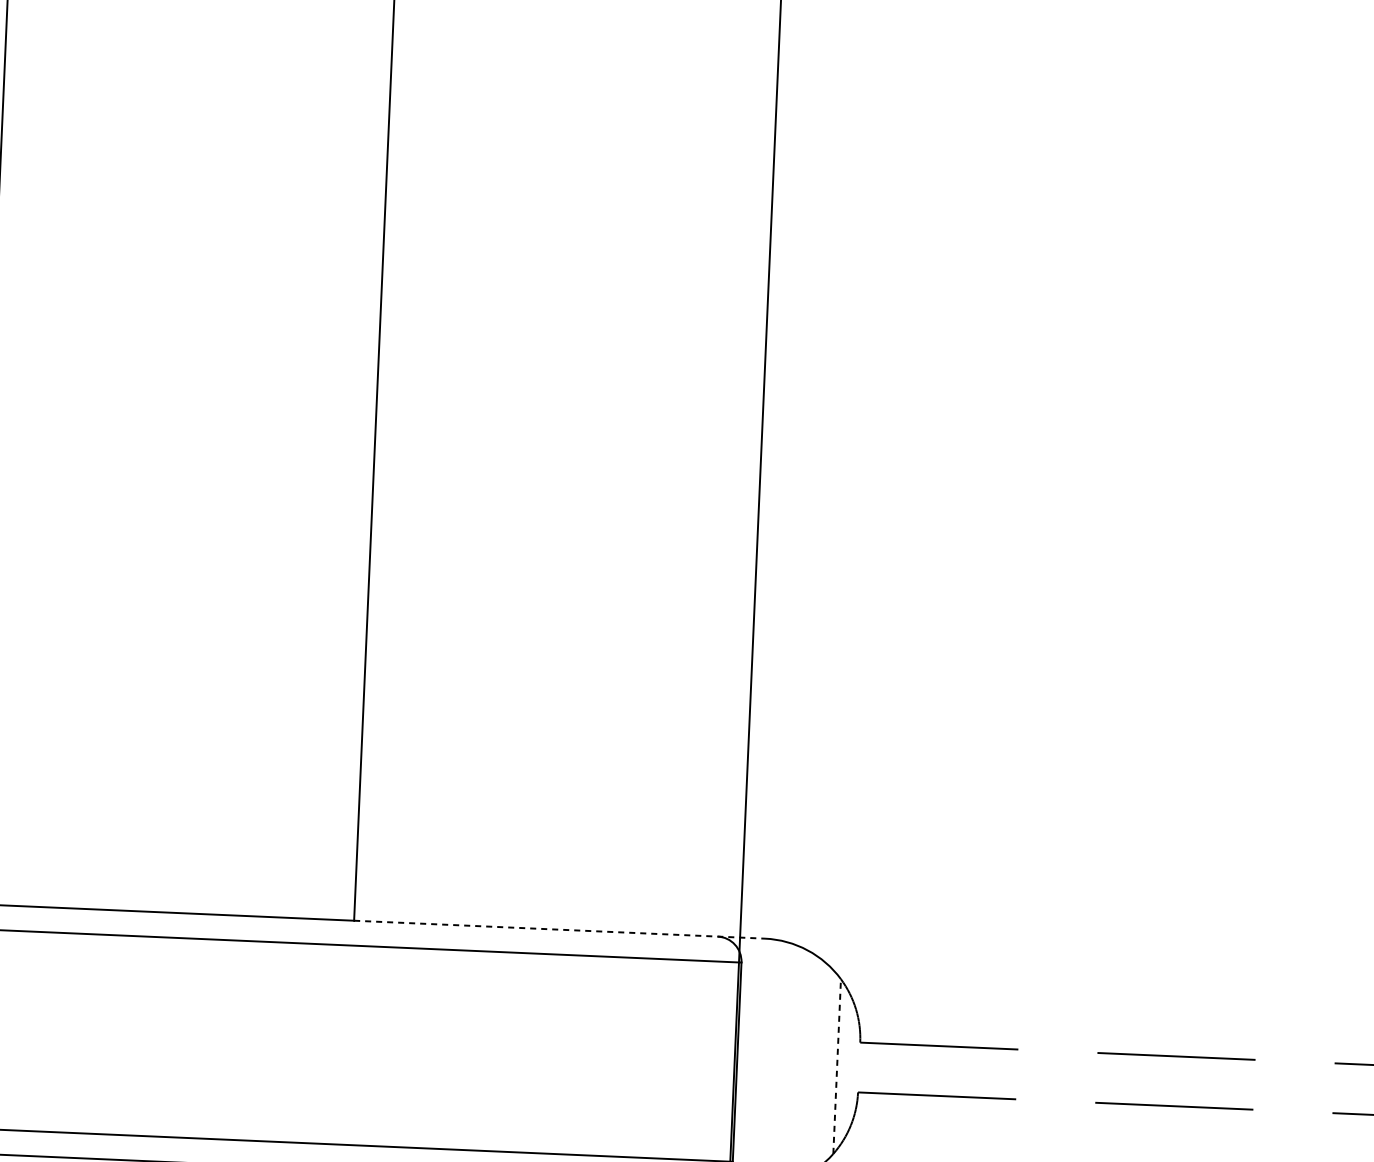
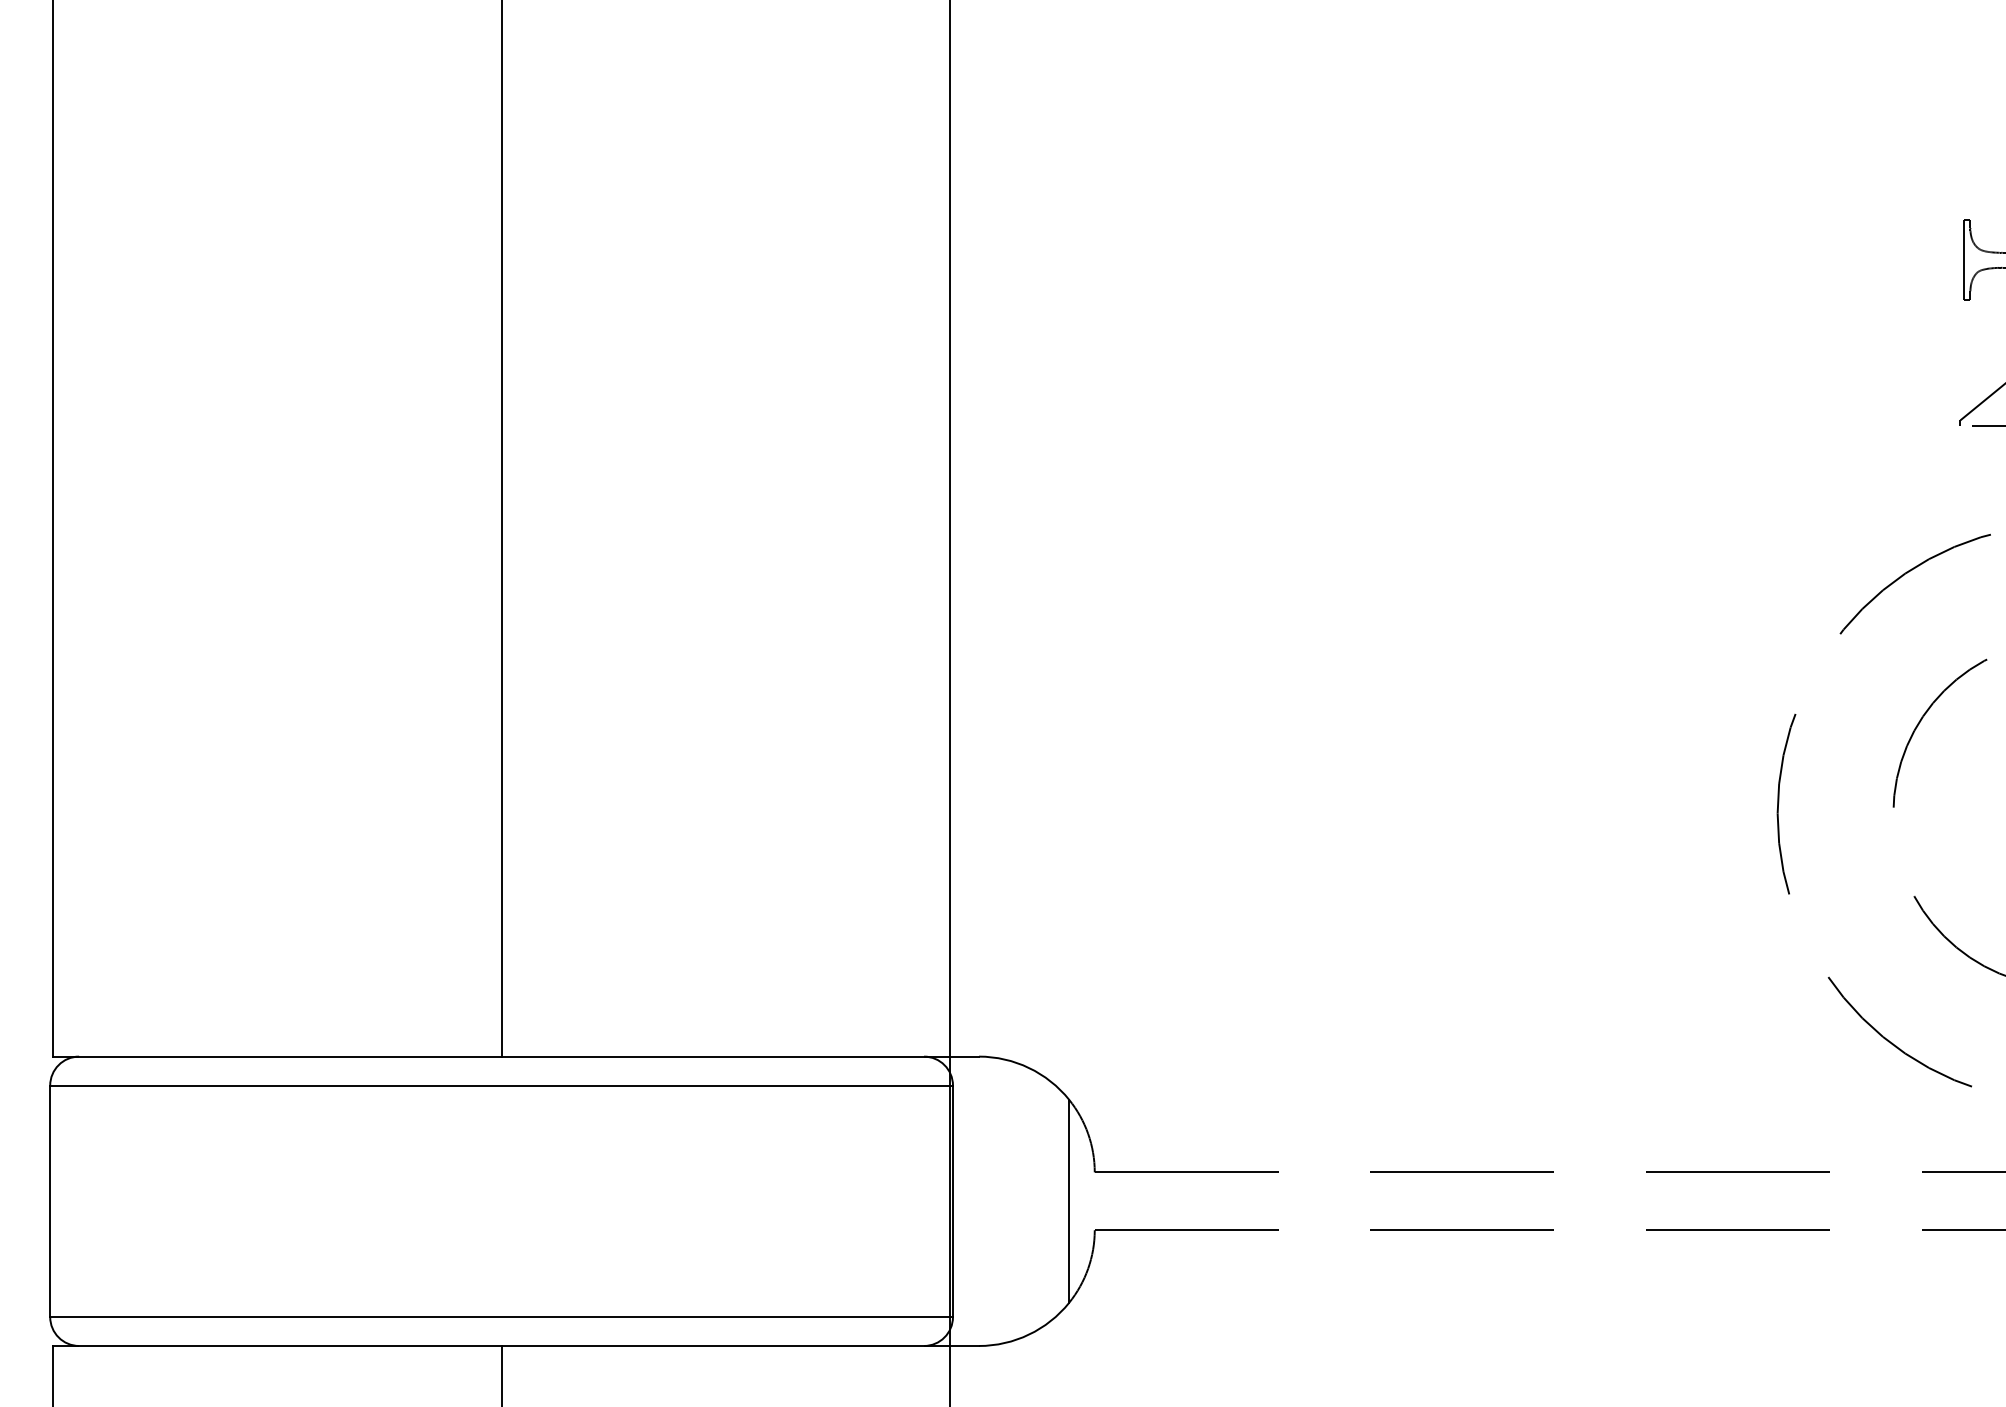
line: (559, 929) -> (740, 1056), dashed -> solid
line: (837, 1065) -> (1069, 1200), dashed -> solid

